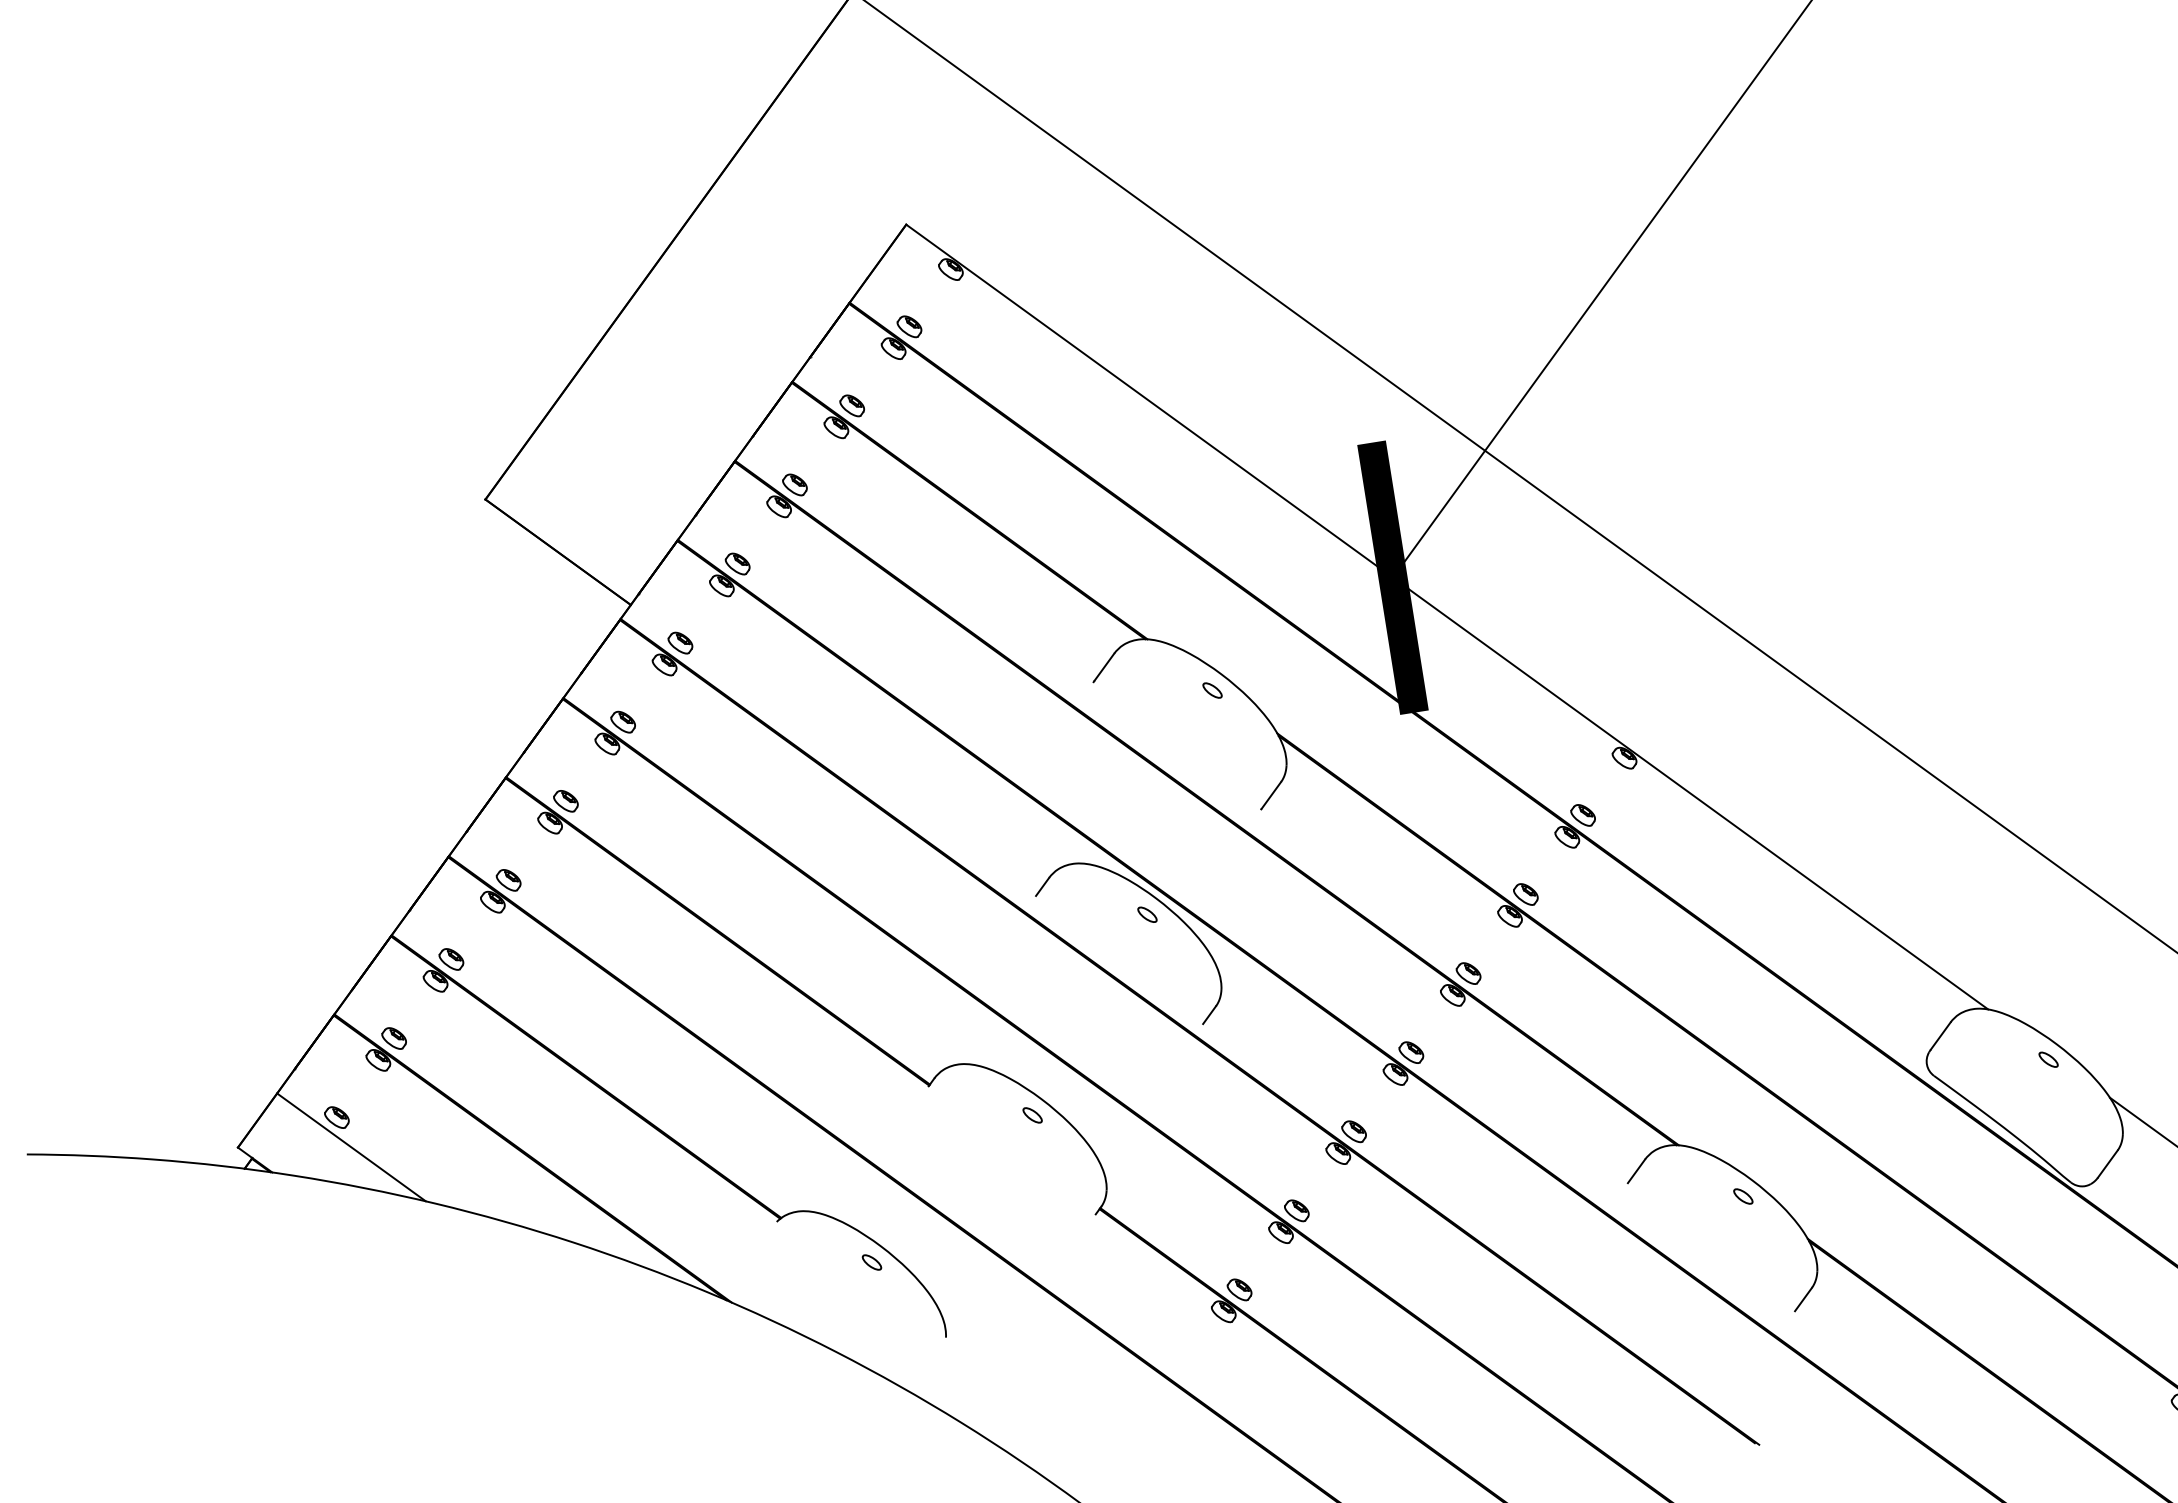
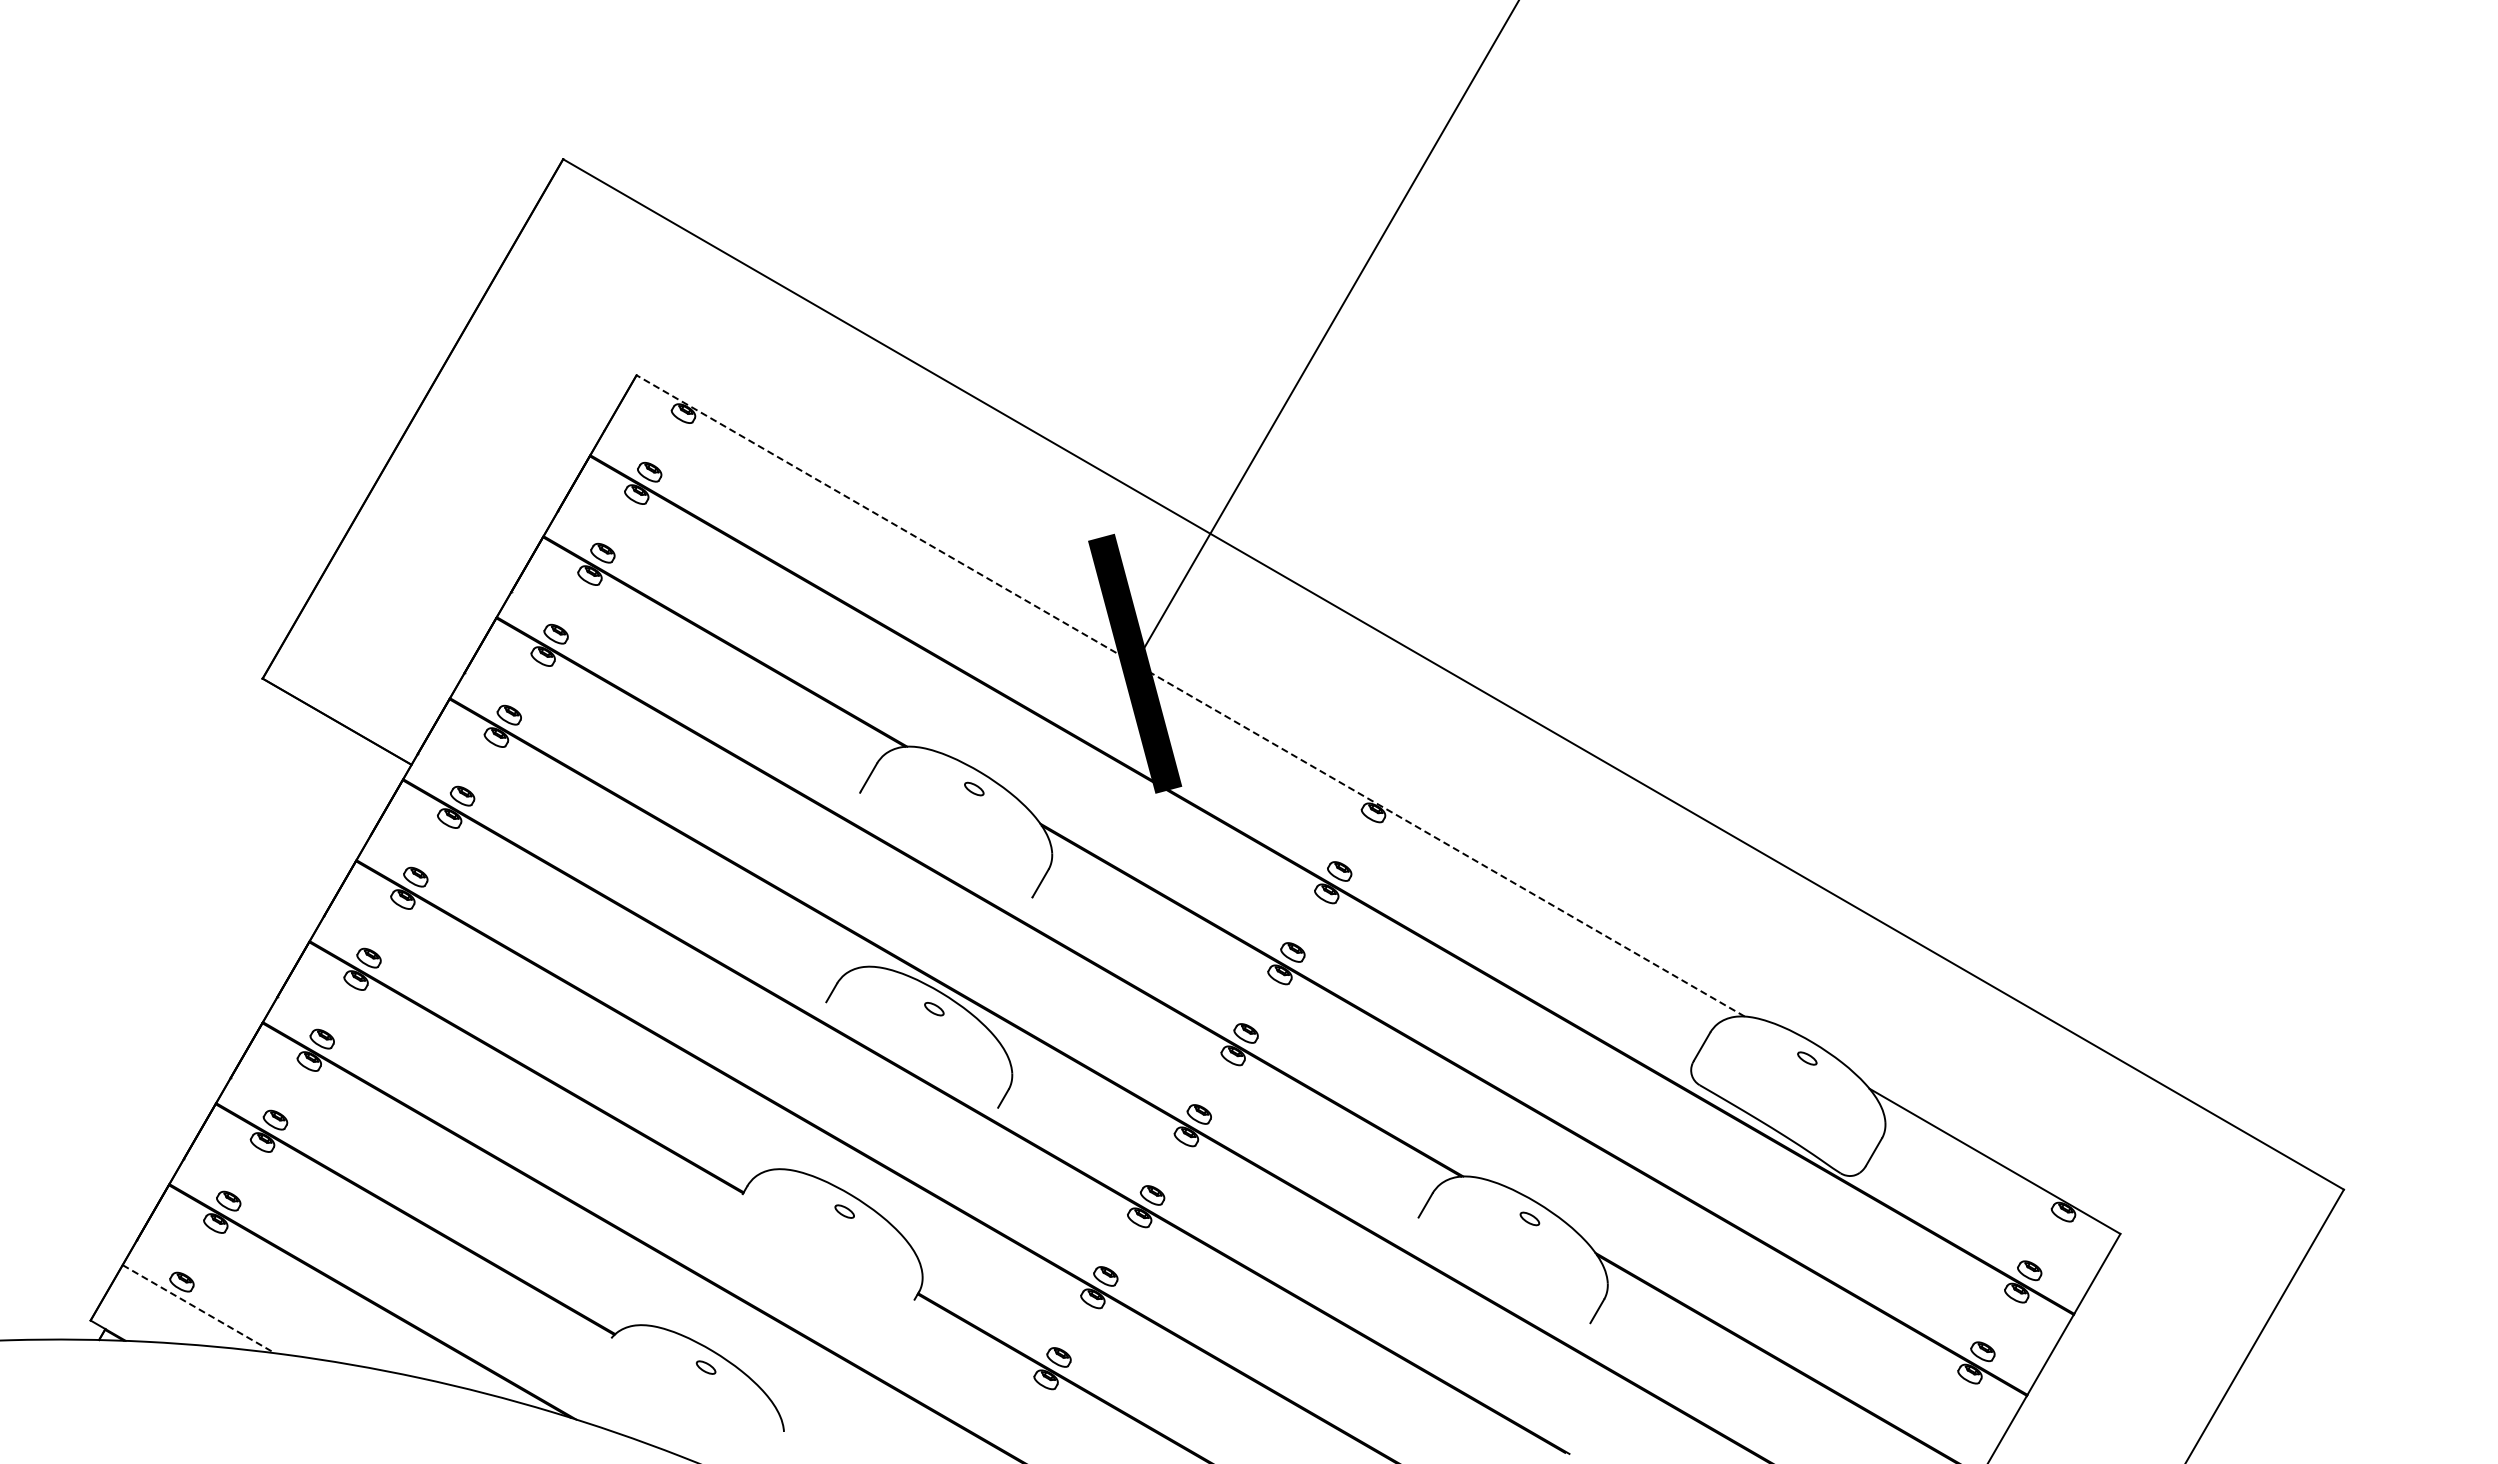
line: (1447, 616) -> (1190, 695), solid -> dashed
line: (351, 1147) -> (198, 1309), solid -> dashed

